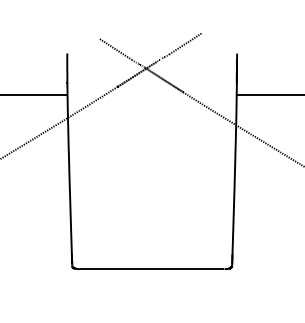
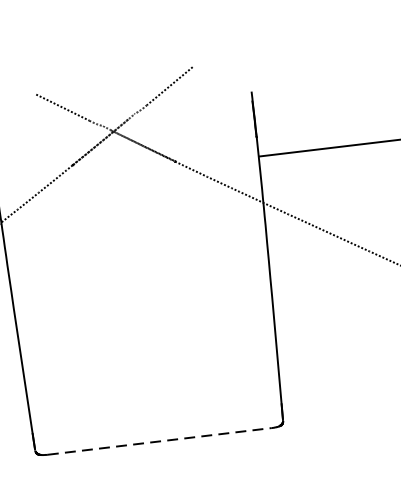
line: (152, 269) -> (160, 441), solid -> dashed

